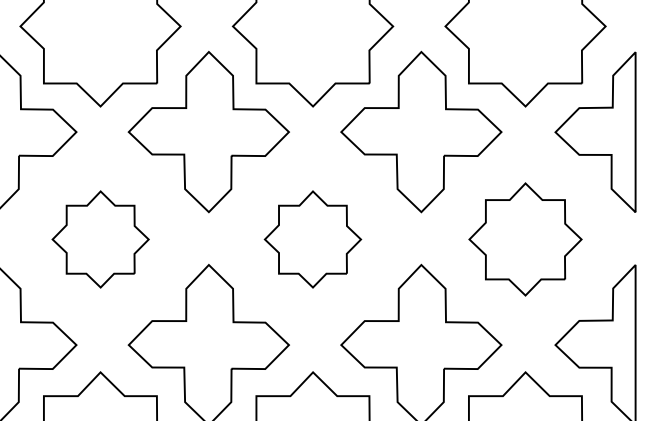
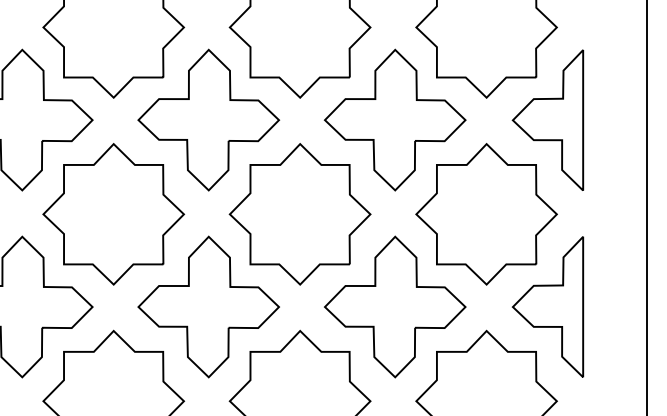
part: (100, 239) -> (113, 214), size x1.67
part: (312, 239) -> (299, 214), size x1.67
part: (525, 239) -> (486, 214), size x1.43

